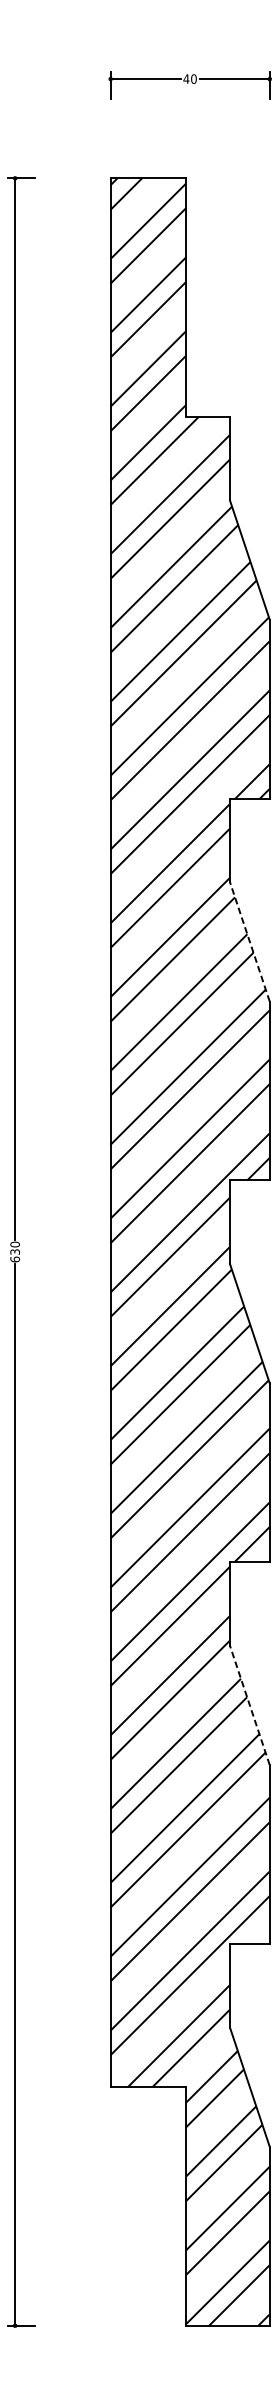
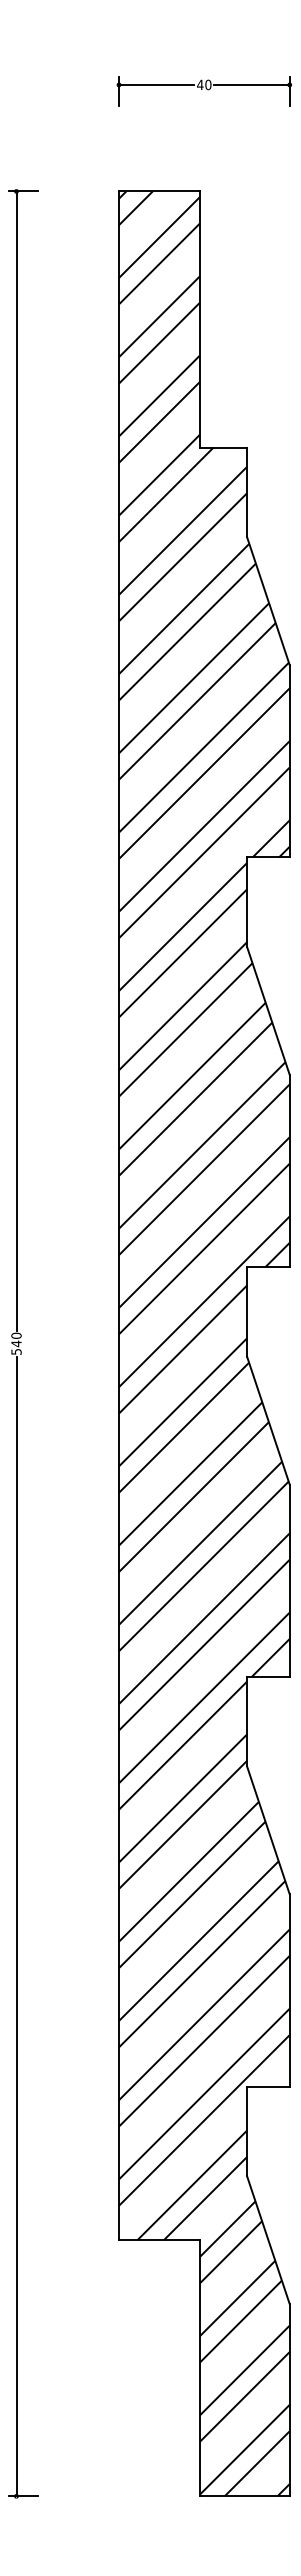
line: (249, 941) -> (268, 1010), dashed -> solid
text: (15, 1255) -> (16, 1347), 630 -> 540
line: (249, 1704) -> (268, 1829), dashed -> solid

